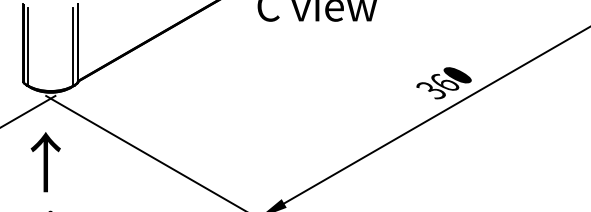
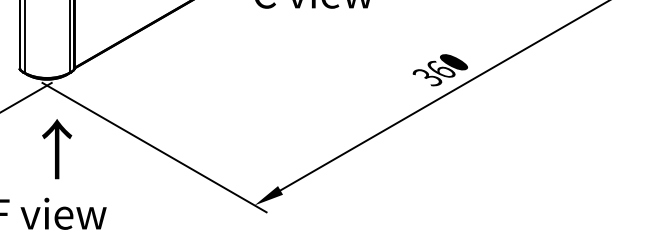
text: (46, 162) -> (57, 149), moved

